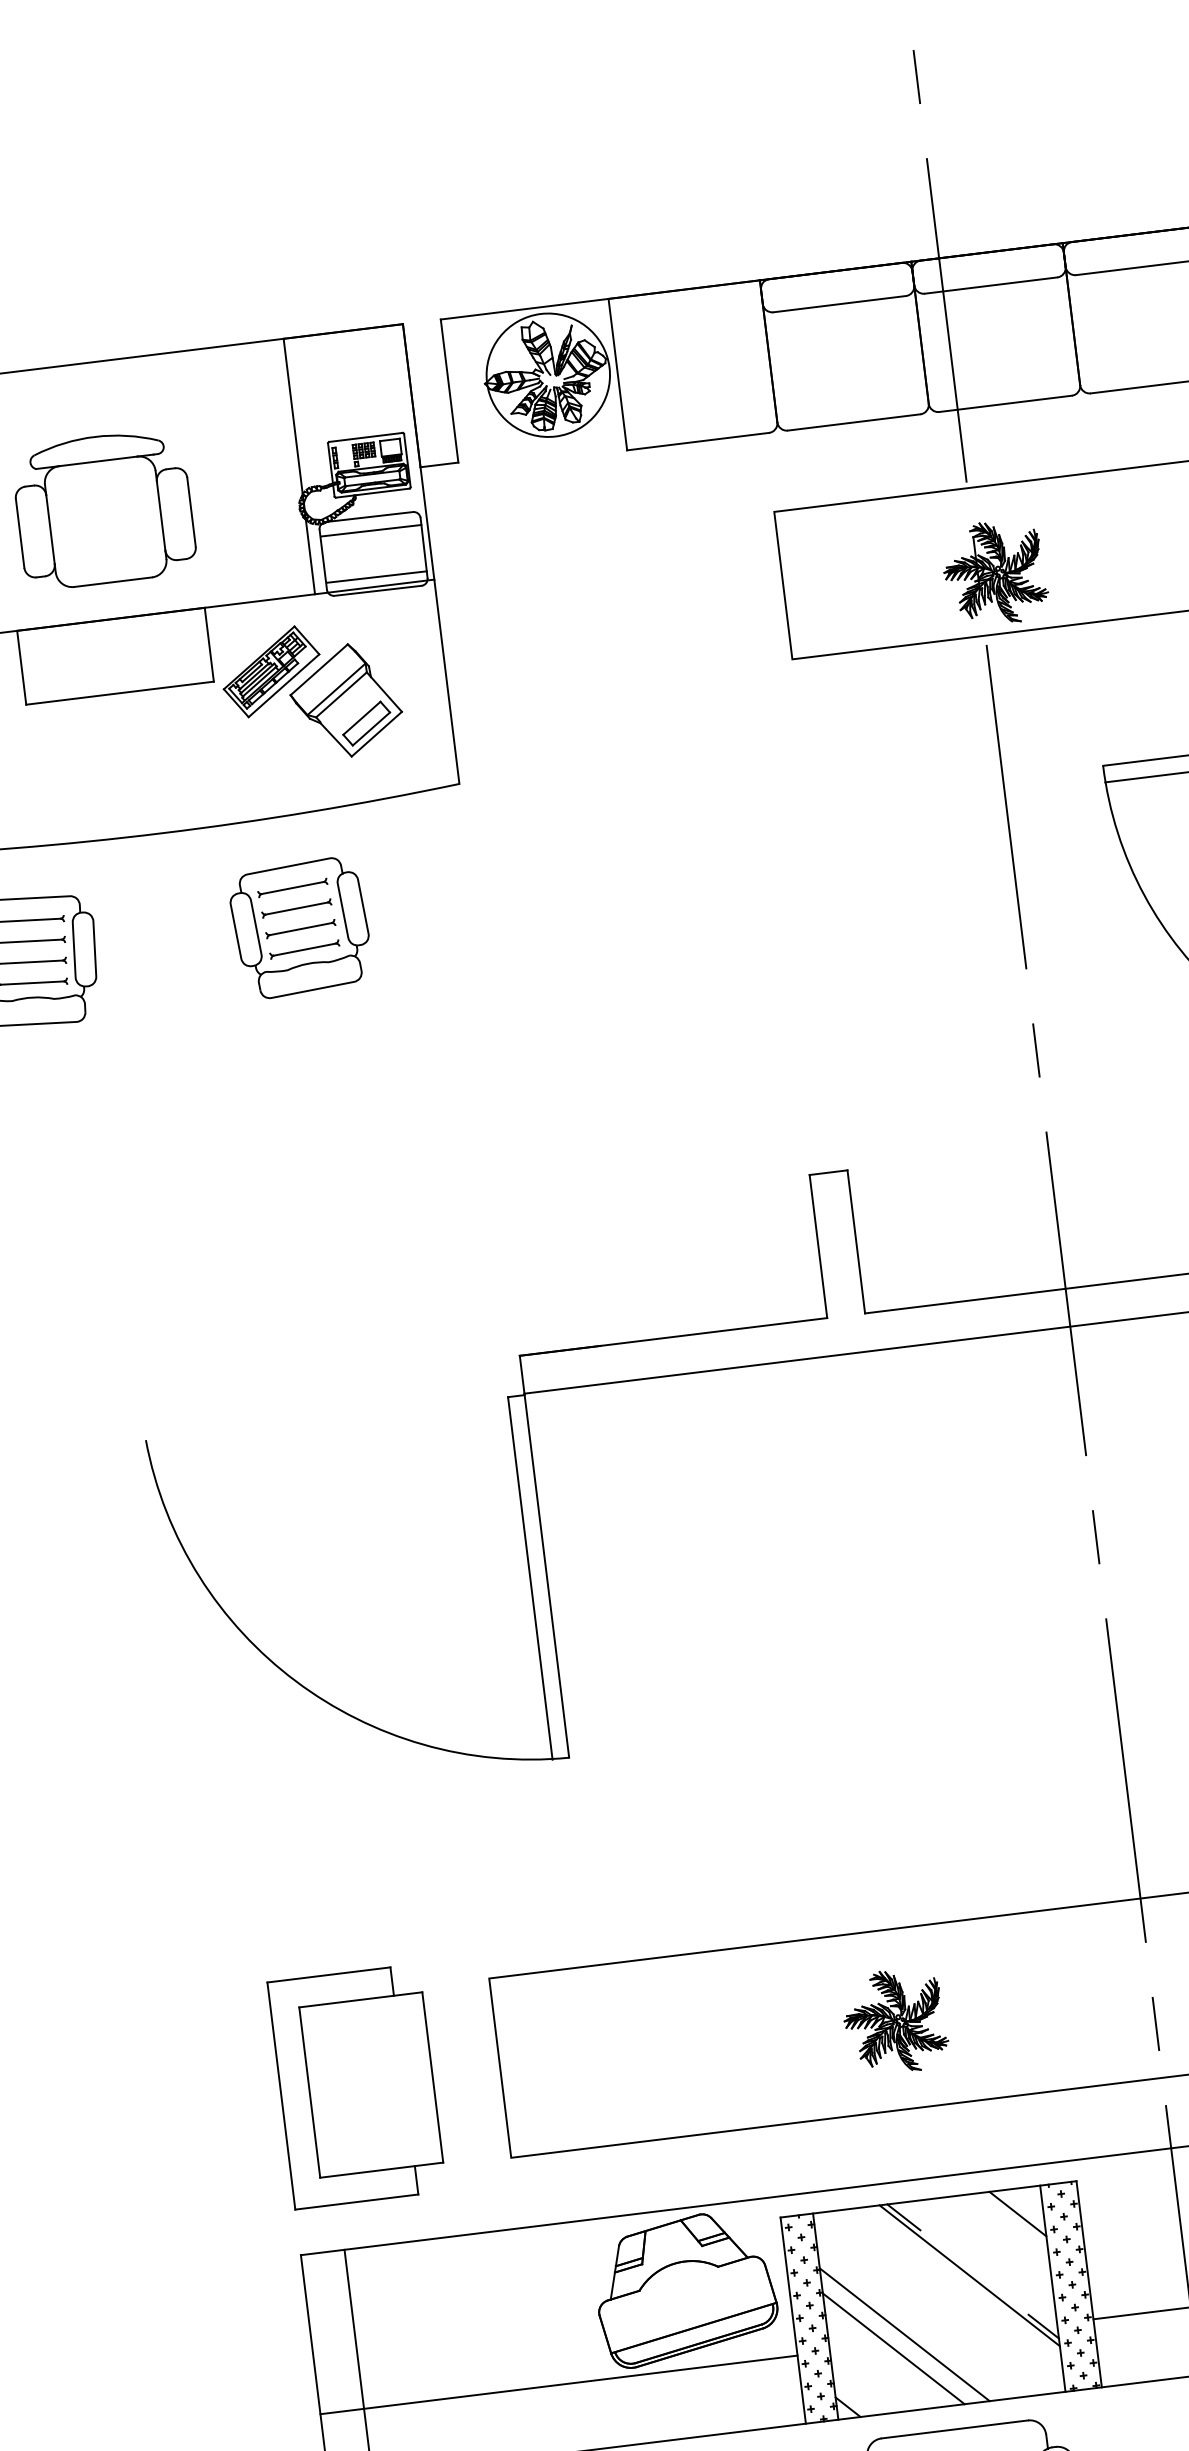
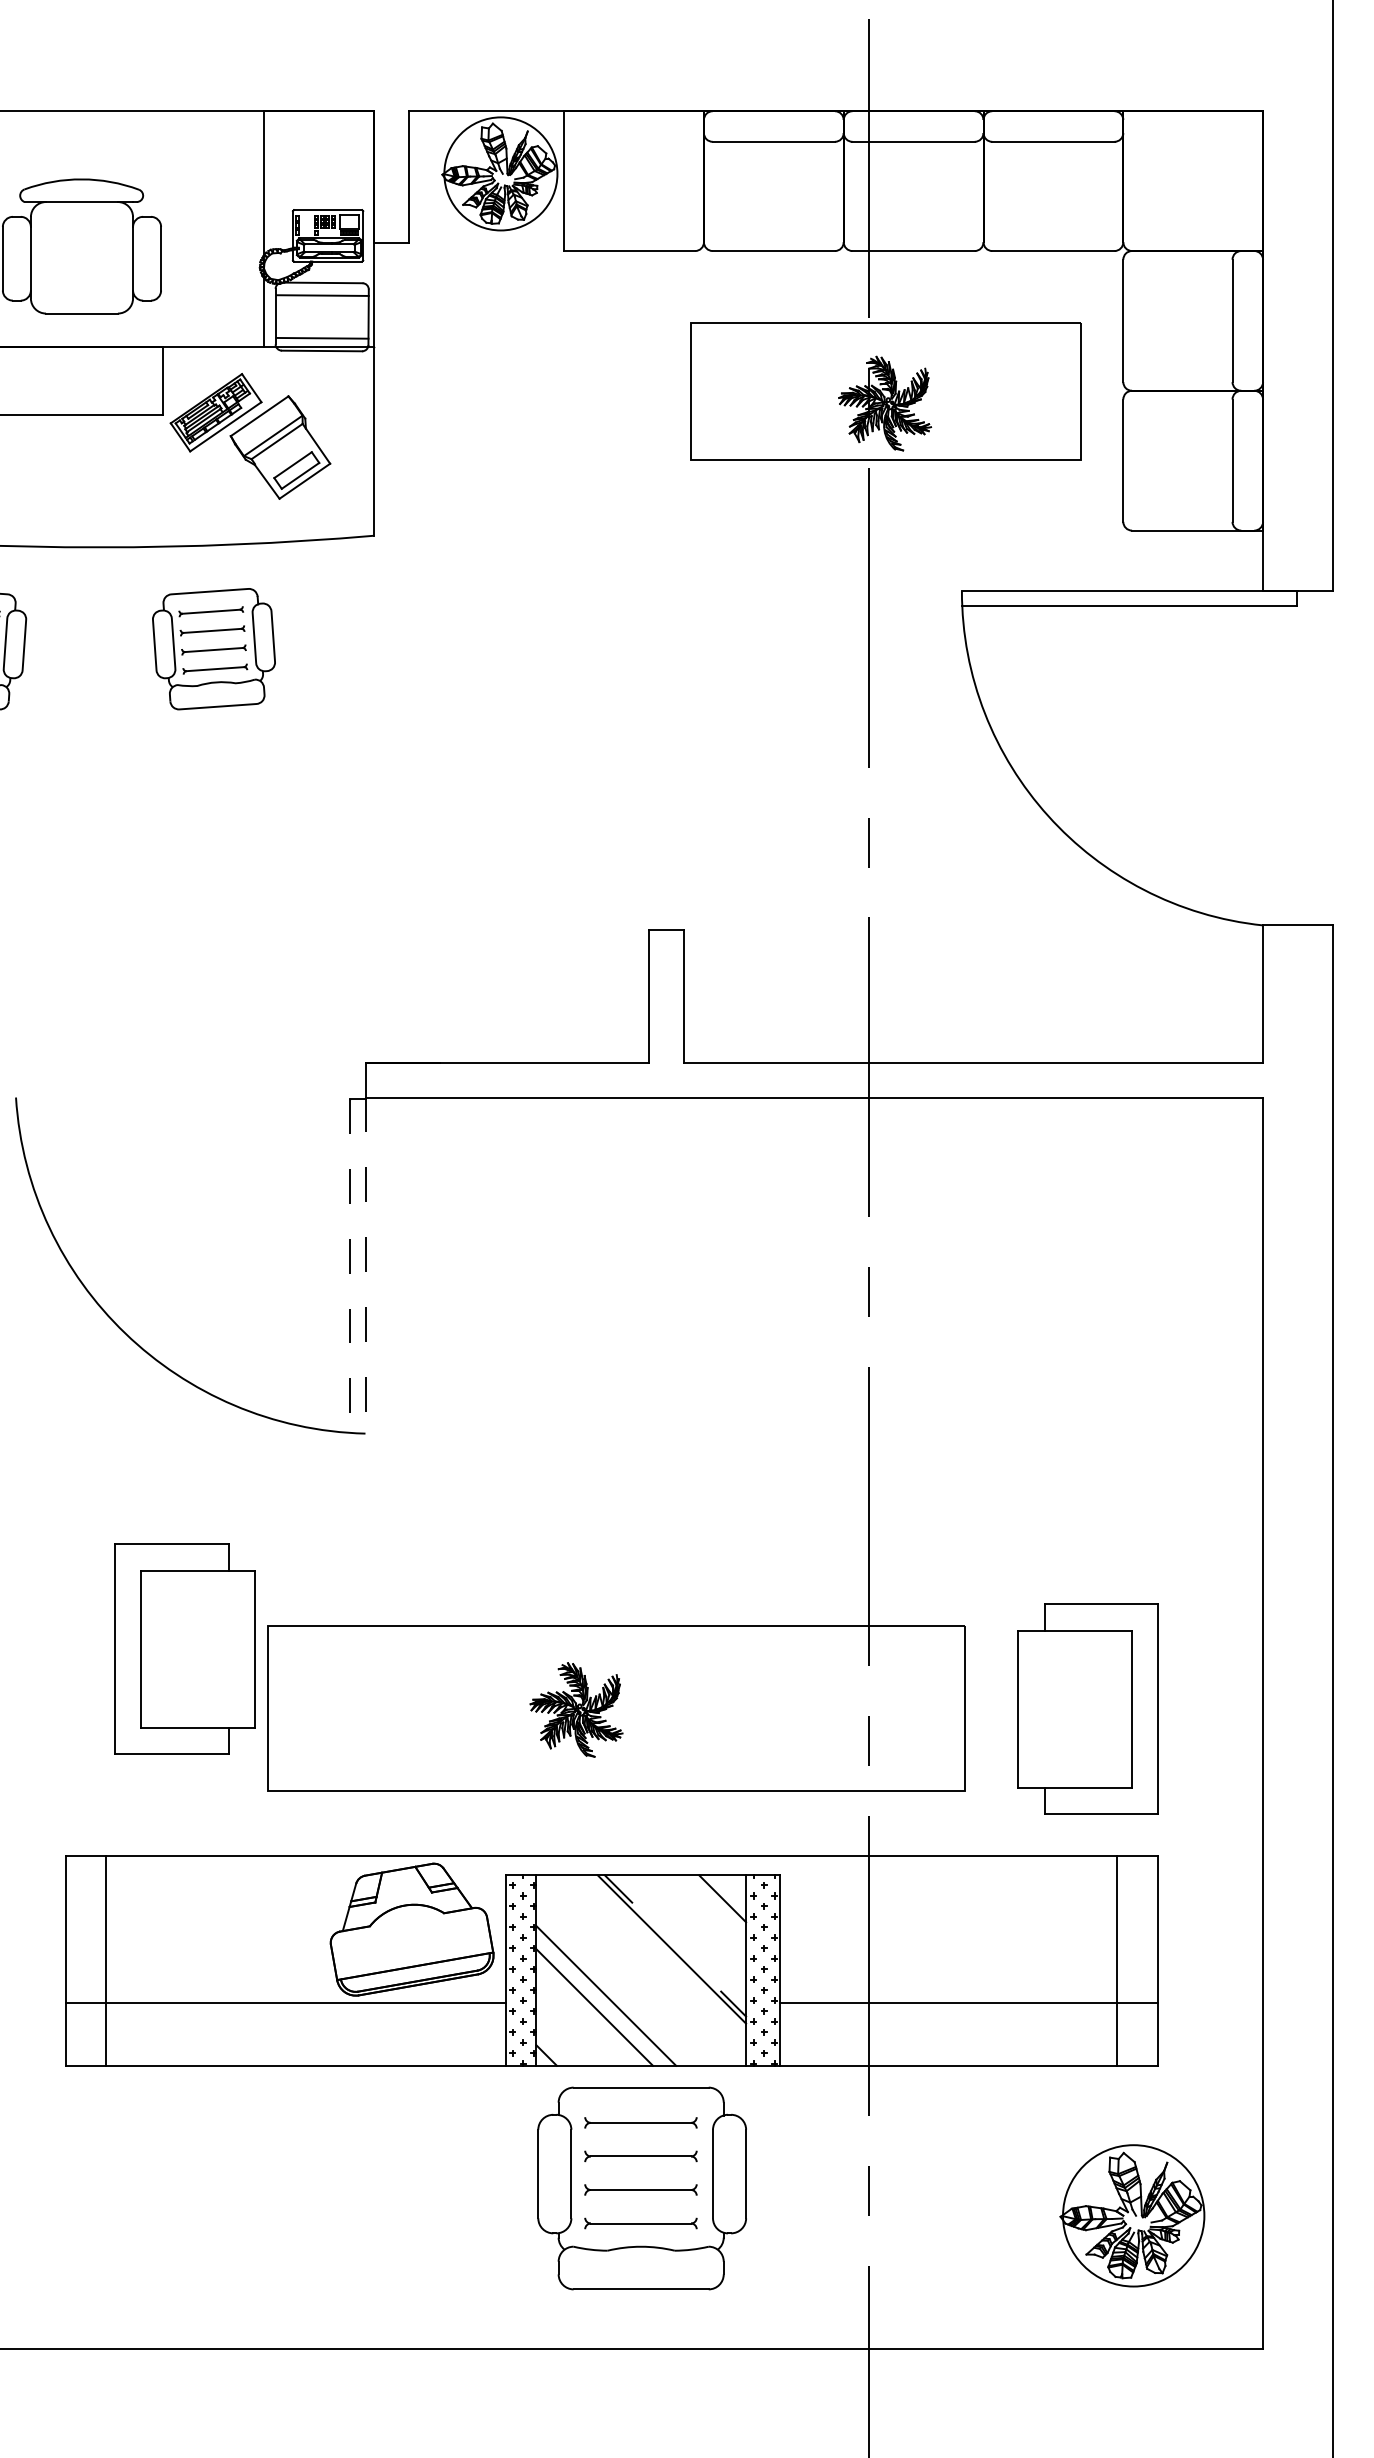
line: (546, 1576) -> (365, 1266), solid -> dashed
line: (530, 1578) -> (350, 1266), solid -> dashed
part: (895, 2021) -> (576, 1709), moved
part: (356, 2086) -> (184, 1648), moved

